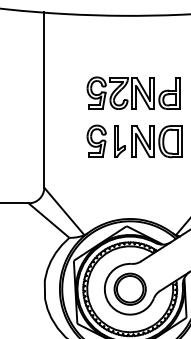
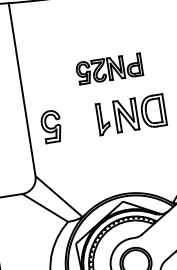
part: (133, 92) -> (109, 68), size x0.7
part: (96, 140) -> (51, 125), moved

